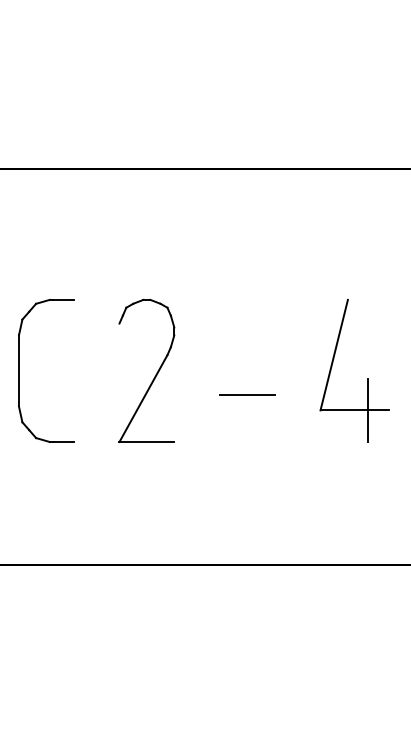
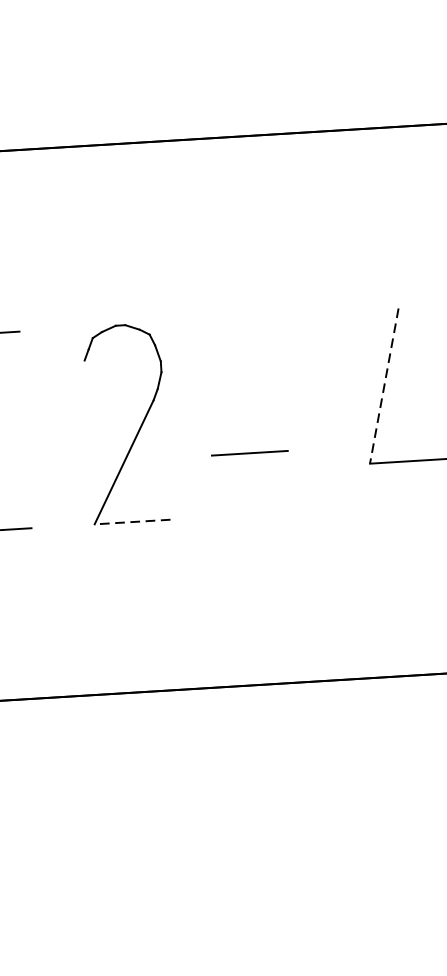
line: (334, 355) -> (384, 386), solid -> dashed
line: (247, 394) -> (249, 453), moved
line: (368, 410) -> (436, 459), removed
line: (146, 442) -> (132, 522), solid -> dashed

